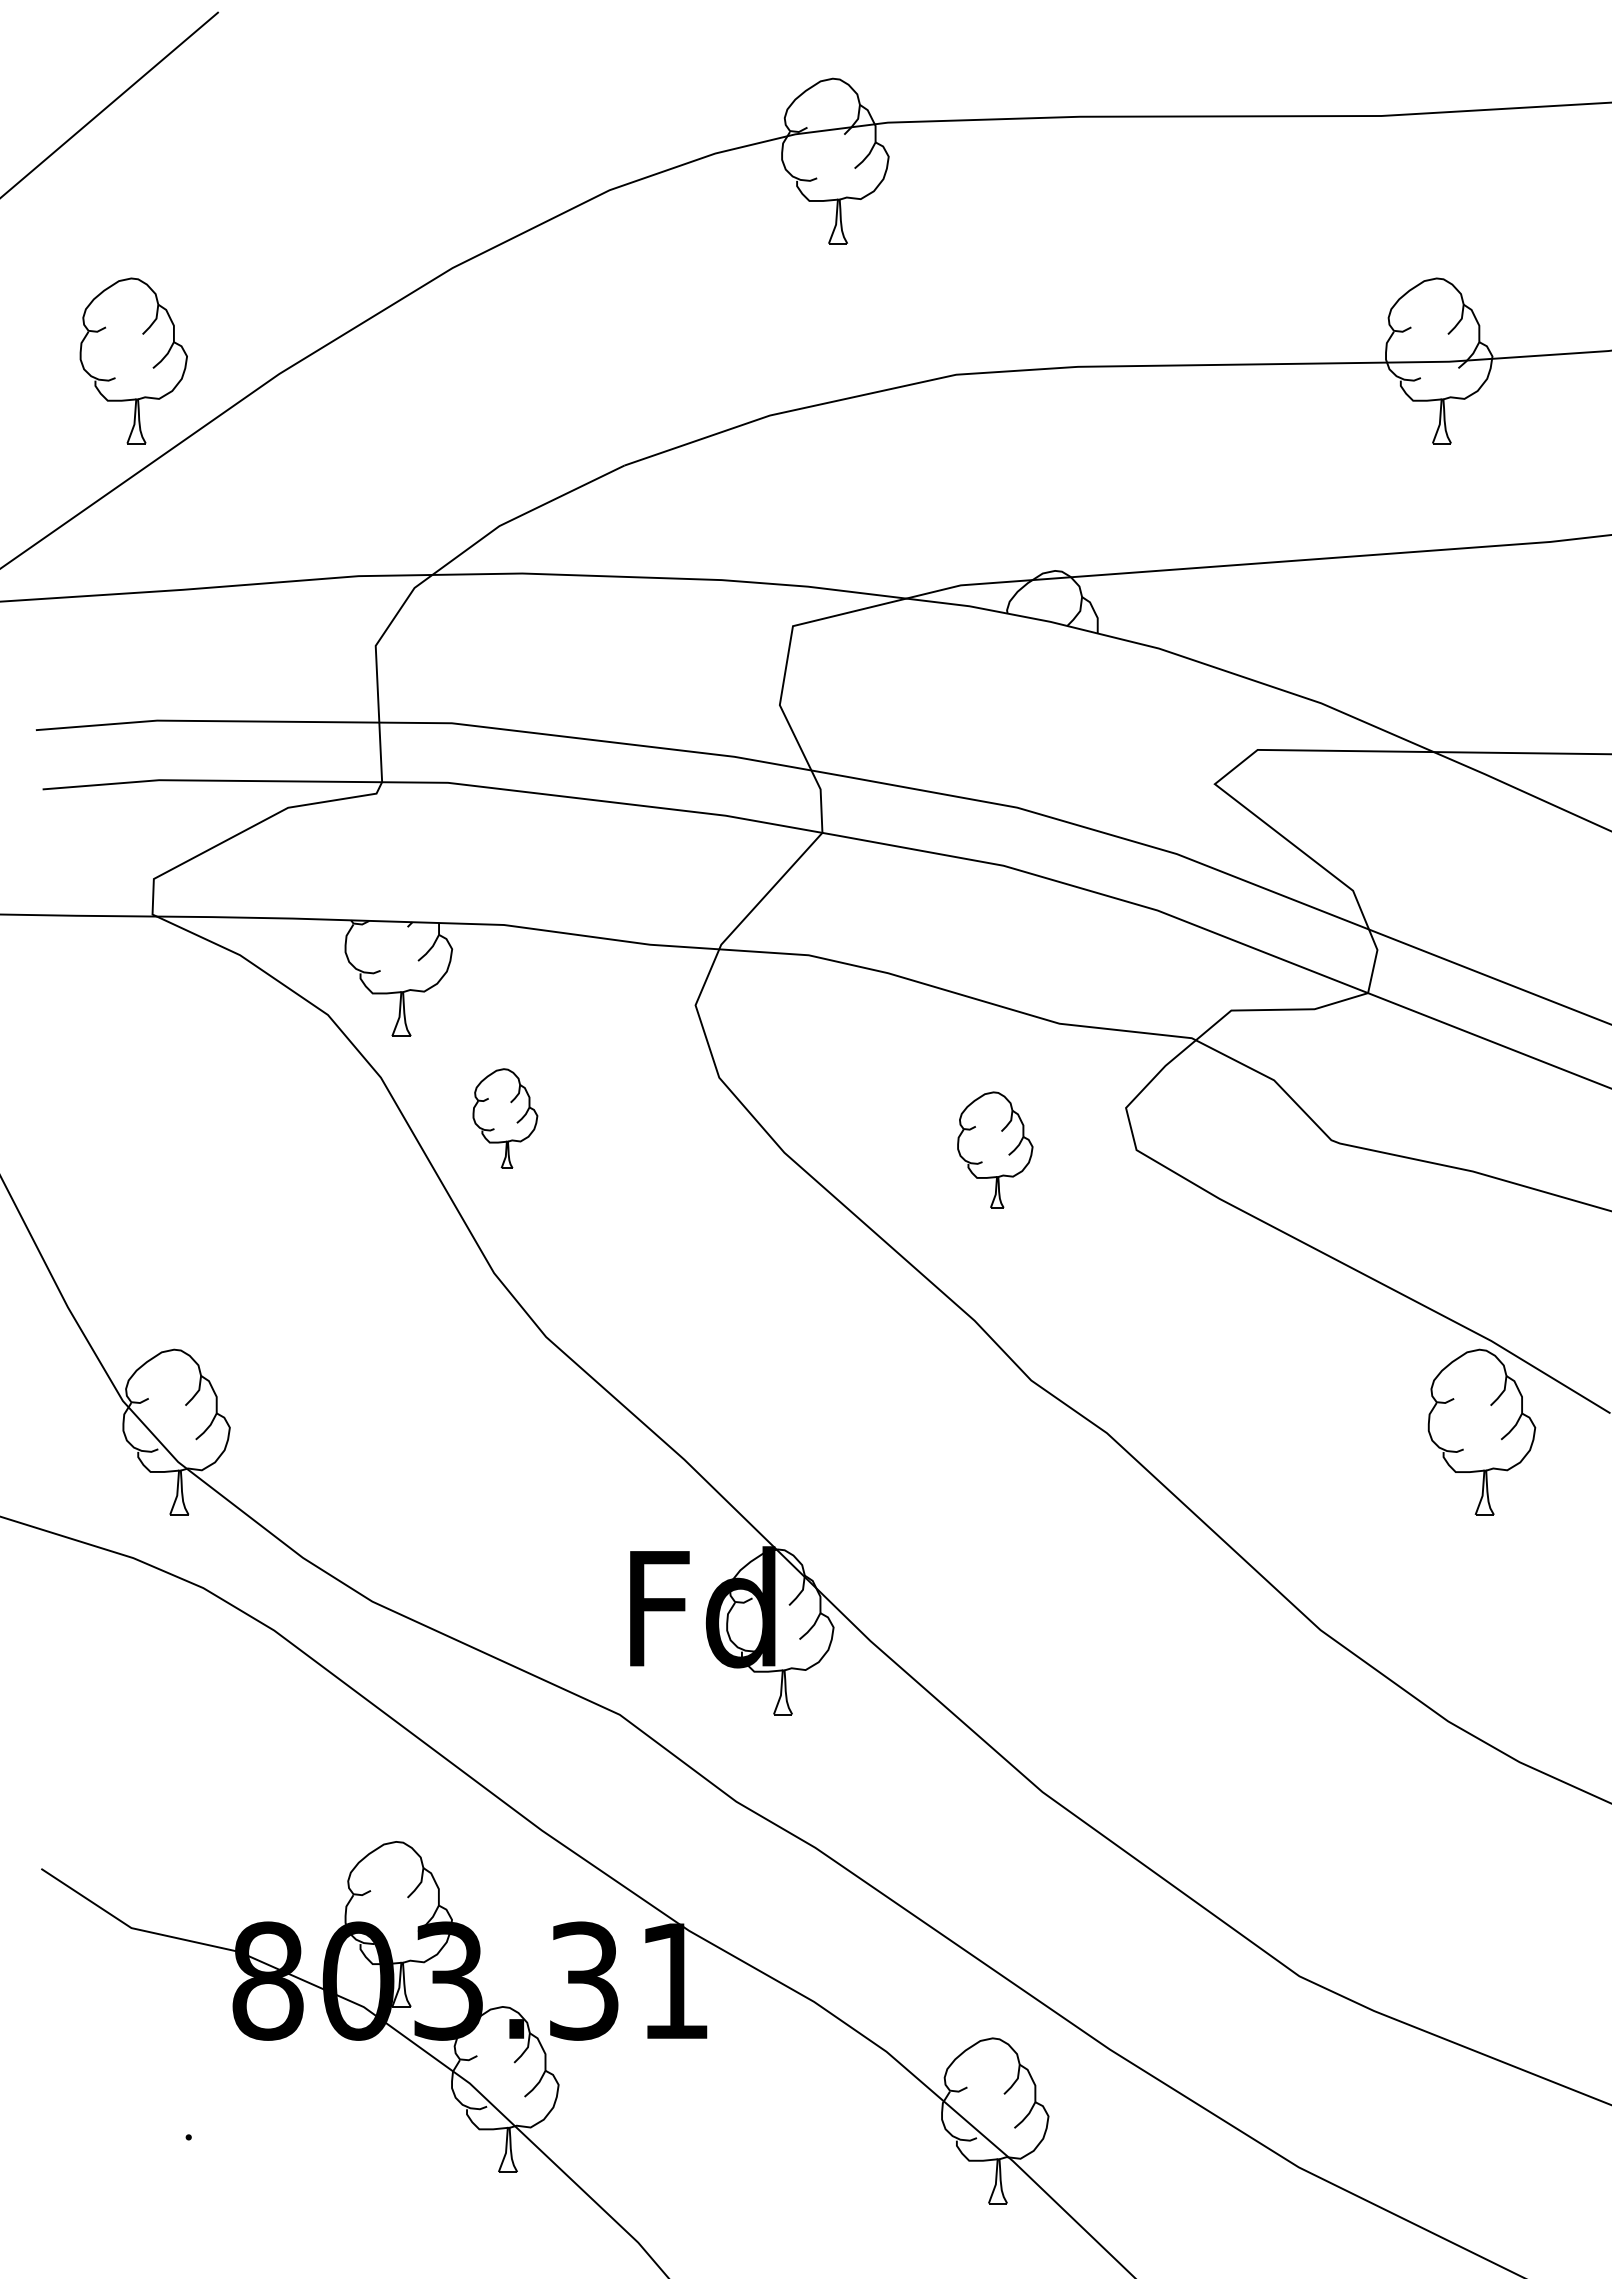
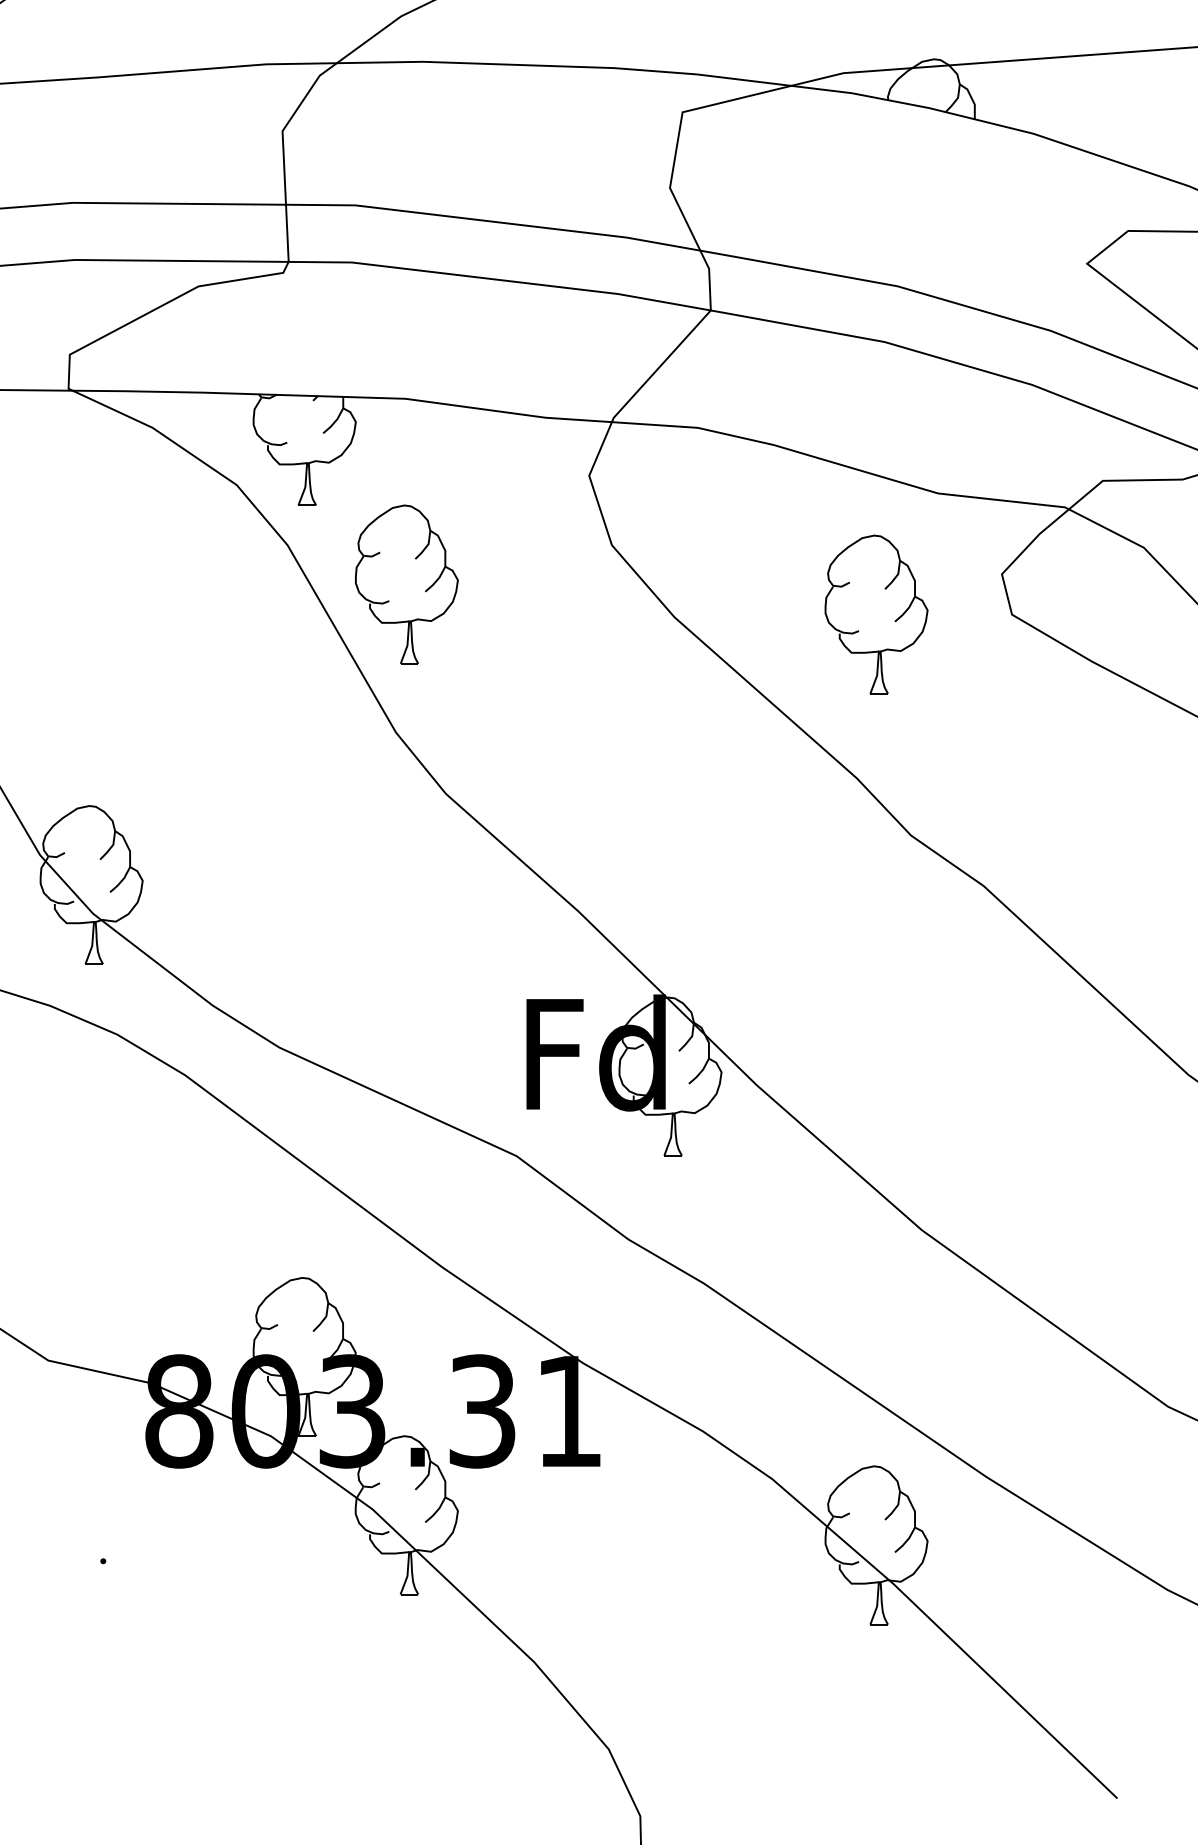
part: (505, 1118) -> (406, 584), size x1.67
part: (995, 1149) -> (876, 614), size x1.43

